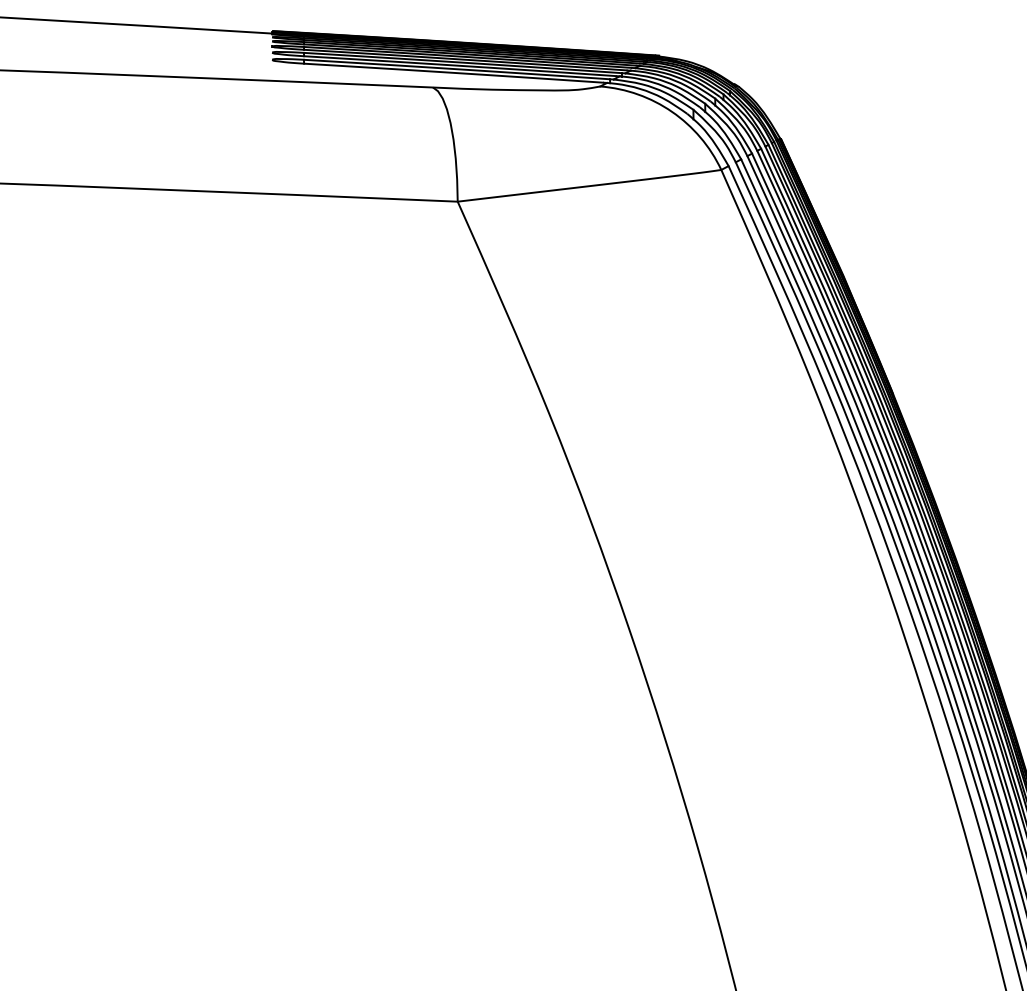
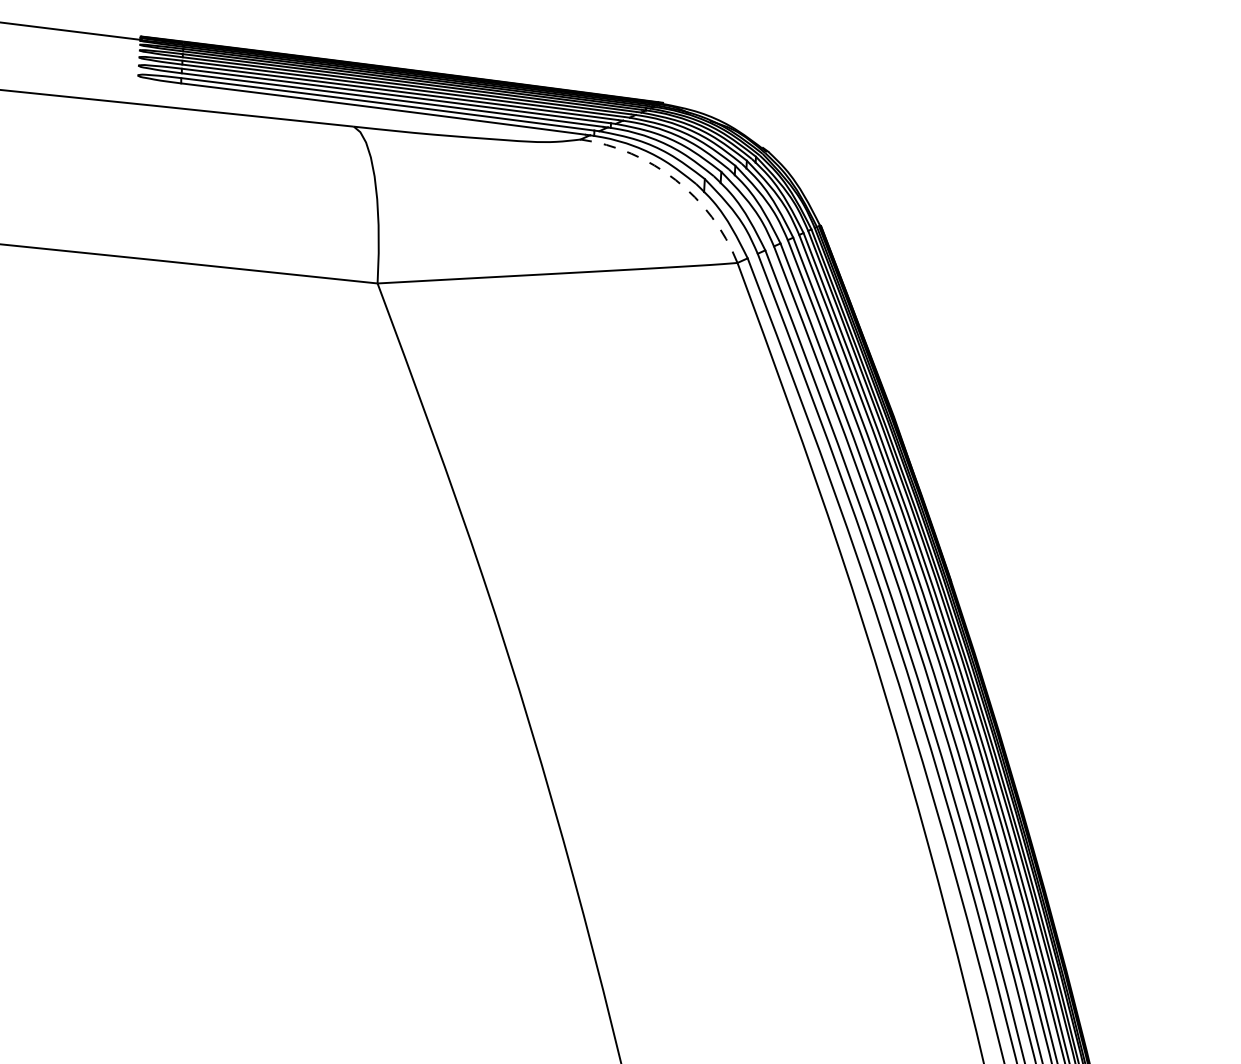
arc: (672, 111) -> (676, 179), solid -> dashed

